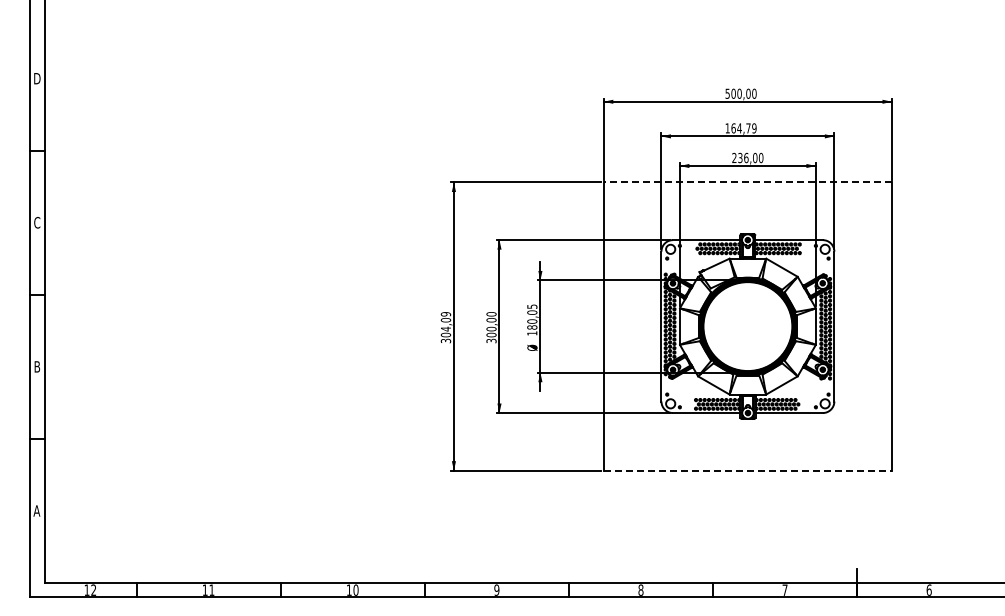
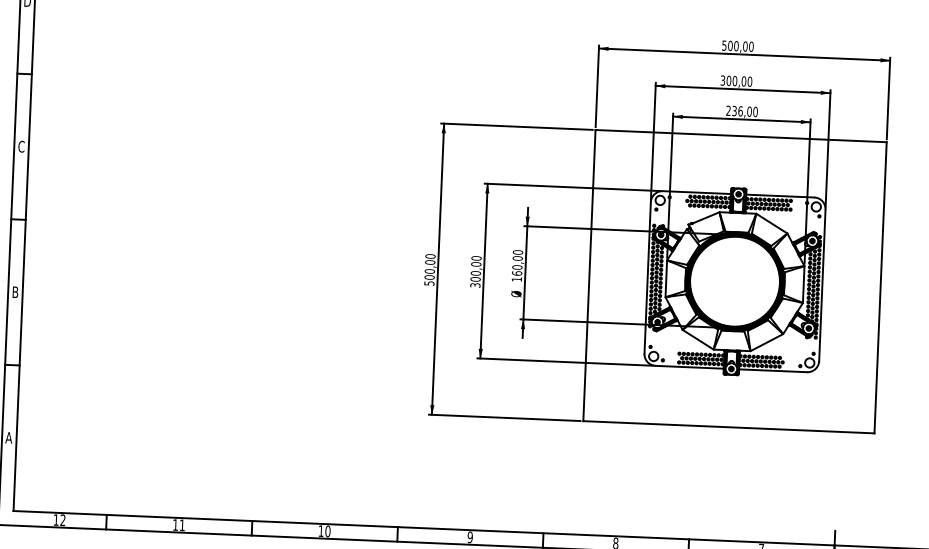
text: (740, 128) -> (735, 81), 164,79 -> 300,00
line: (747, 182) -> (740, 136), dashed -> solid
text: (532, 316) -> (517, 262), 180,05 -> 160,00
text: (445, 327) -> (429, 269), 304,09 -> 500,00
line: (748, 470) -> (729, 427), dashed -> solid

